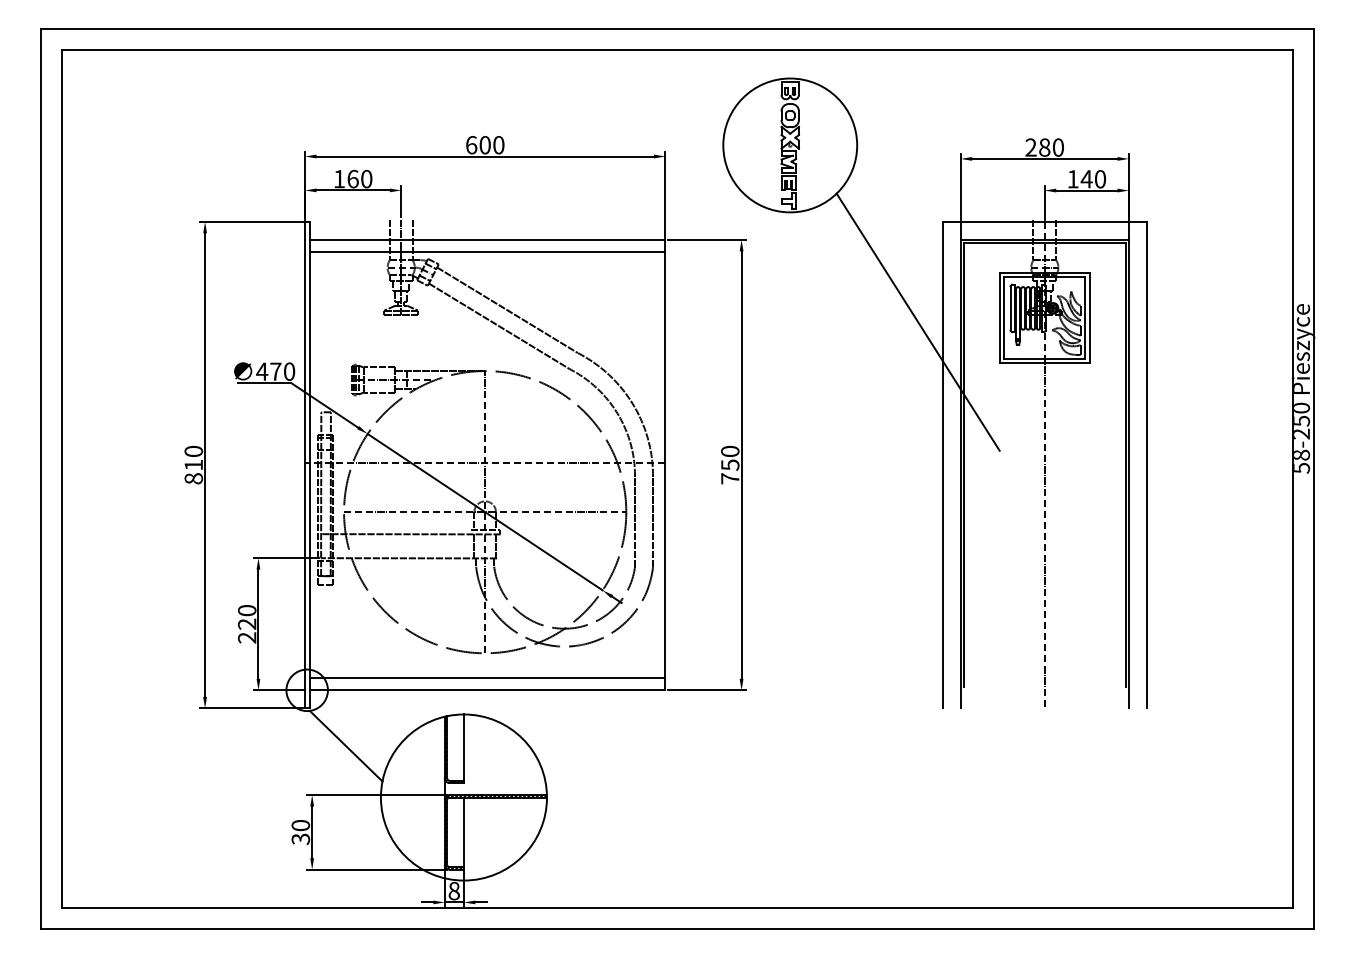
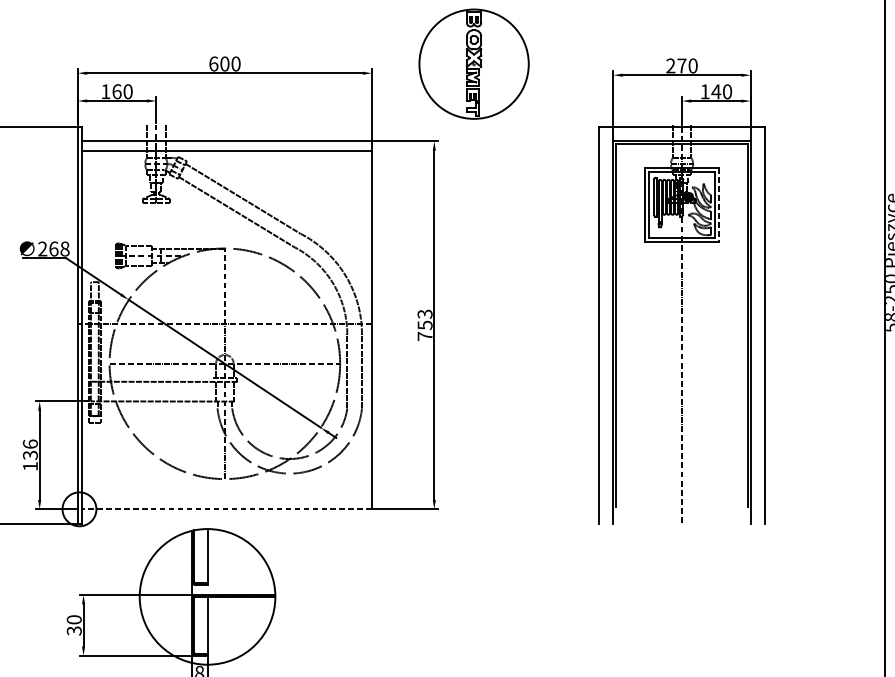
text: (1044, 147) -> (681, 65), 280 -> 270
line: (1089, 318) -> (718, 205), solid -> dashed
line: (917, 321) -> (578, 208), removed
text: (275, 371) -> (53, 248), 470 -> 268
text: (730, 451) -> (425, 314), 750 -> 753
text: (246, 623) -> (29, 454), 220 -> 136
line: (487, 678) -> (226, 499), removed
line: (487, 690) -> (226, 509), solid -> dashed
line: (345, 746) -> (110, 555), removed

